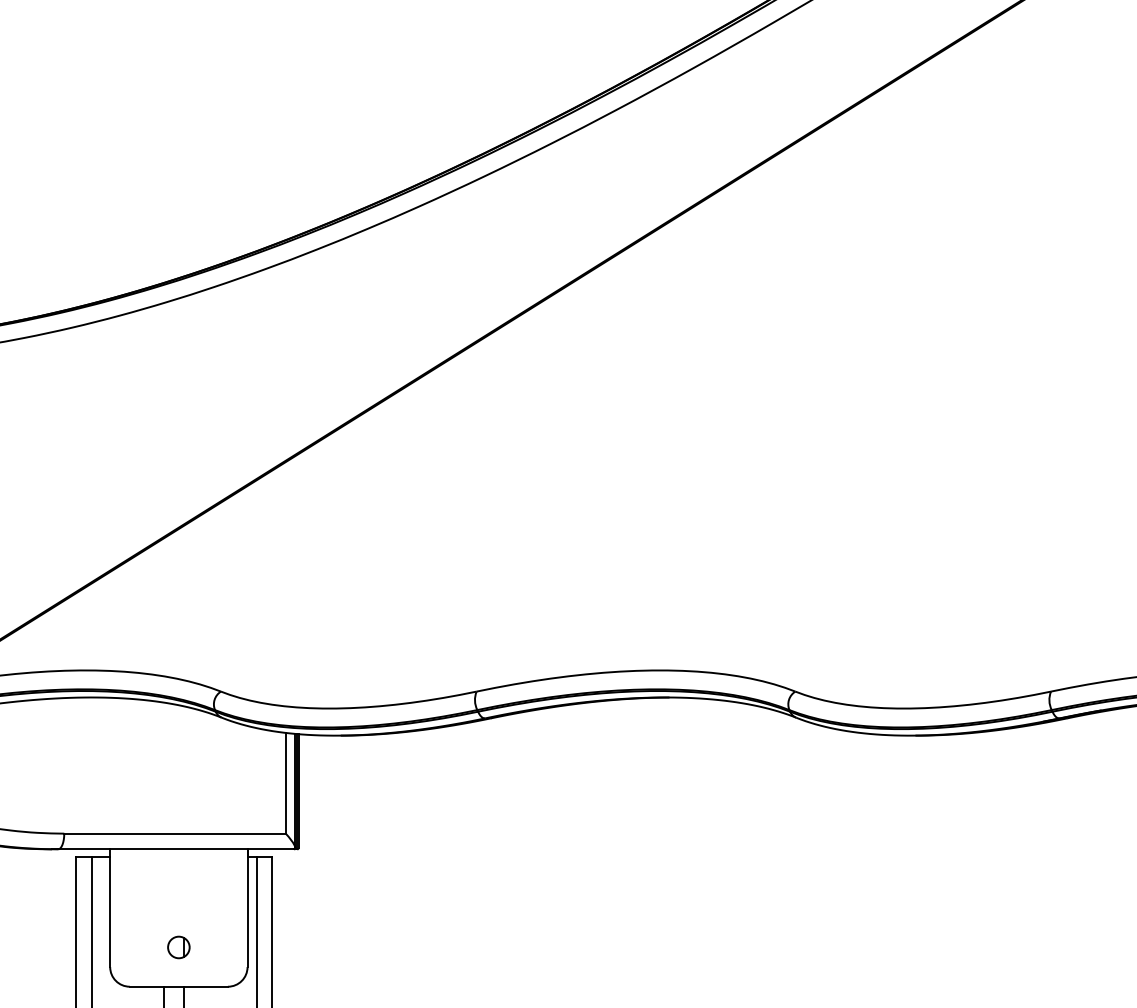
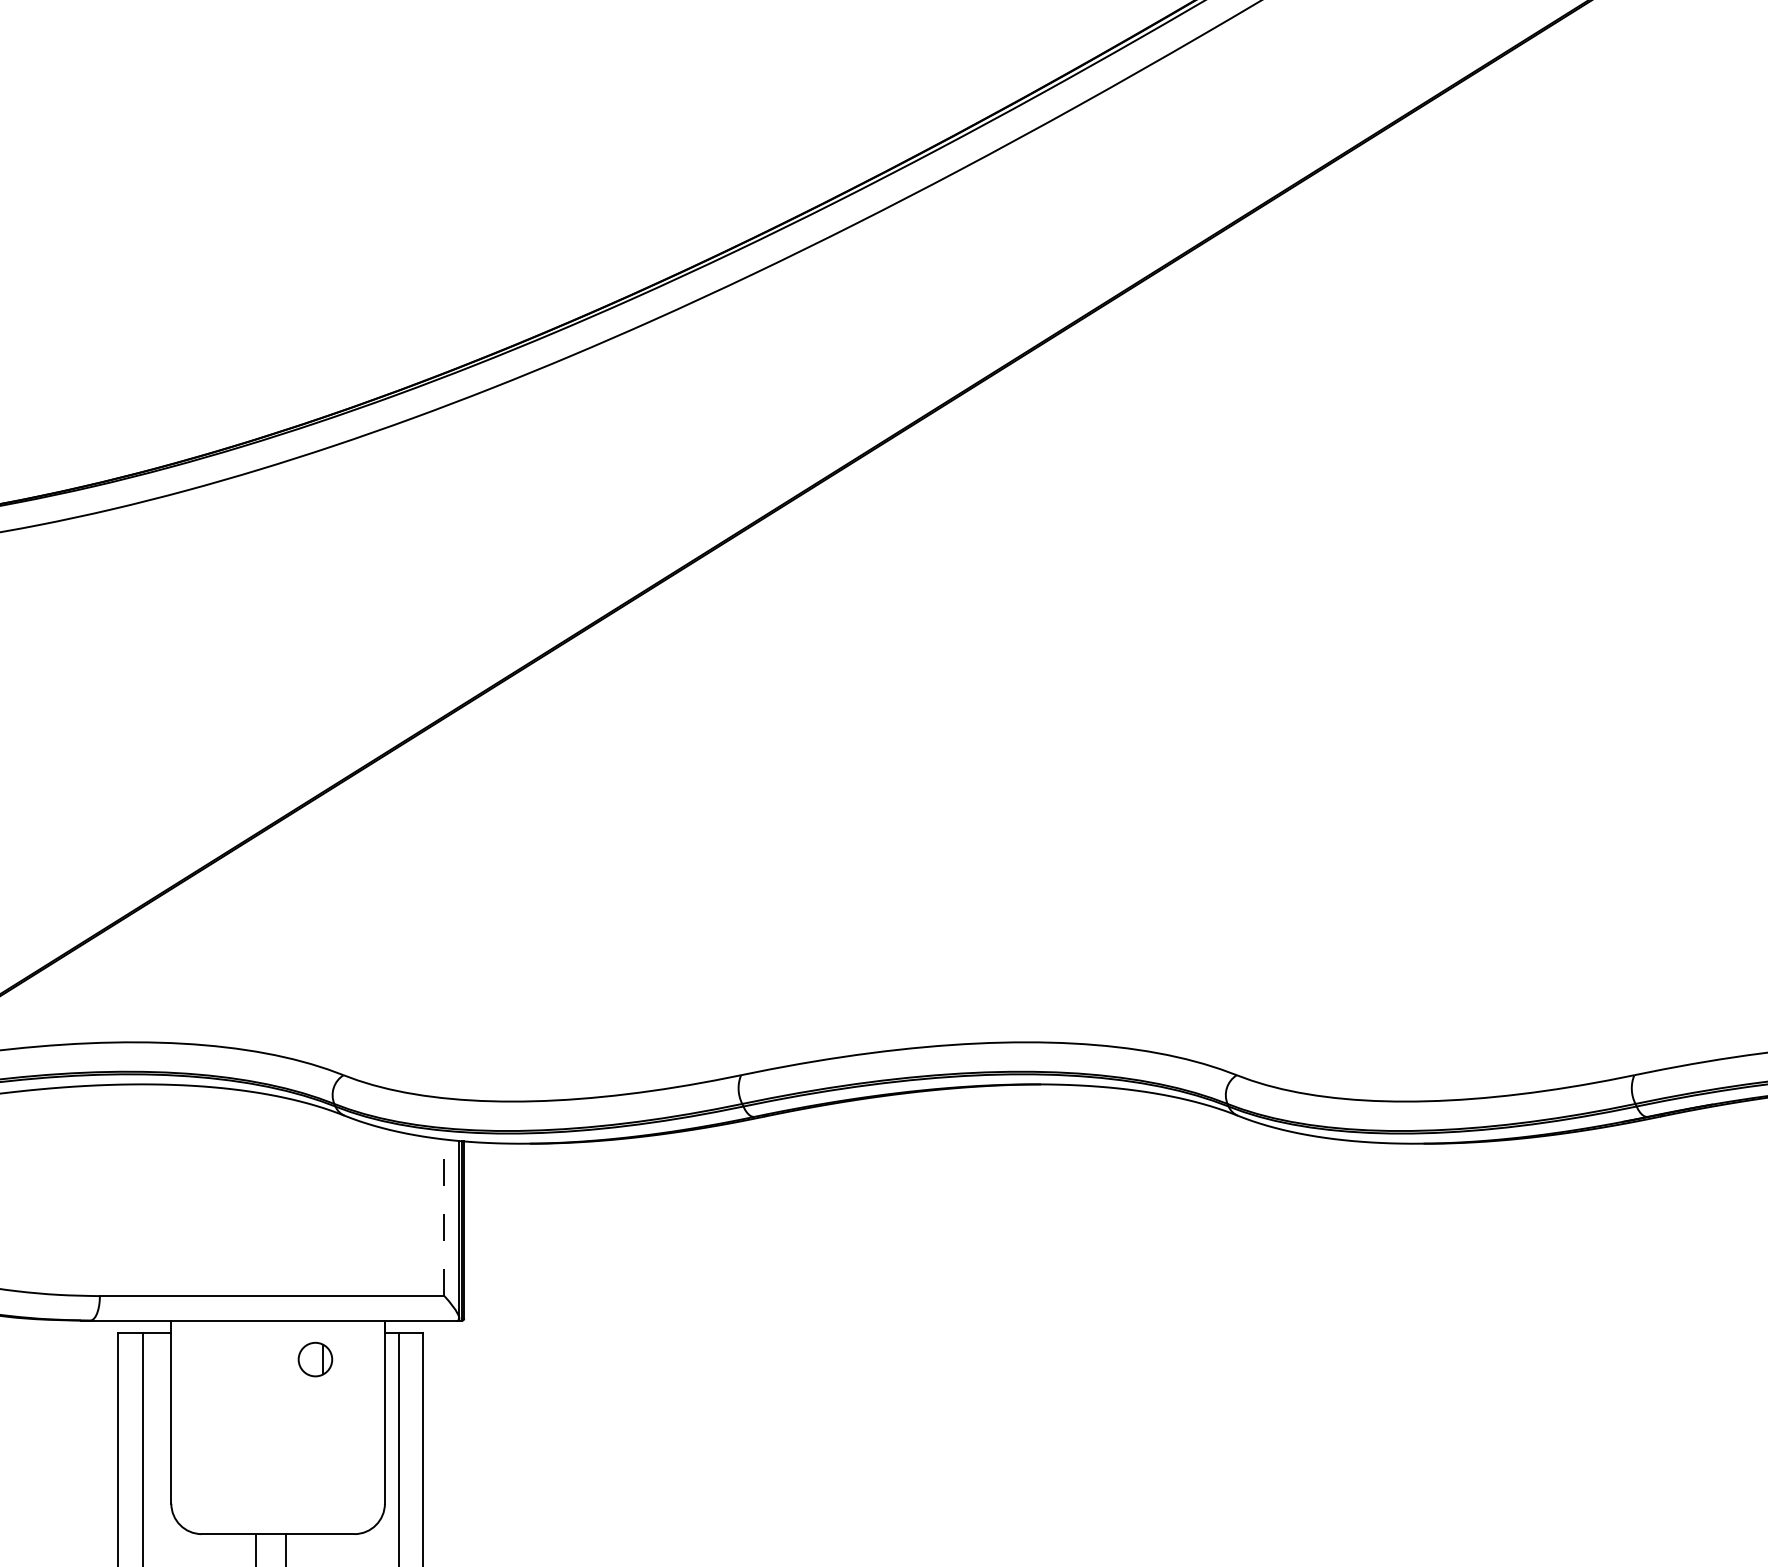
line: (285, 782) -> (443, 1216), solid -> dashed
part: (178, 947) -> (314, 1359), moved

